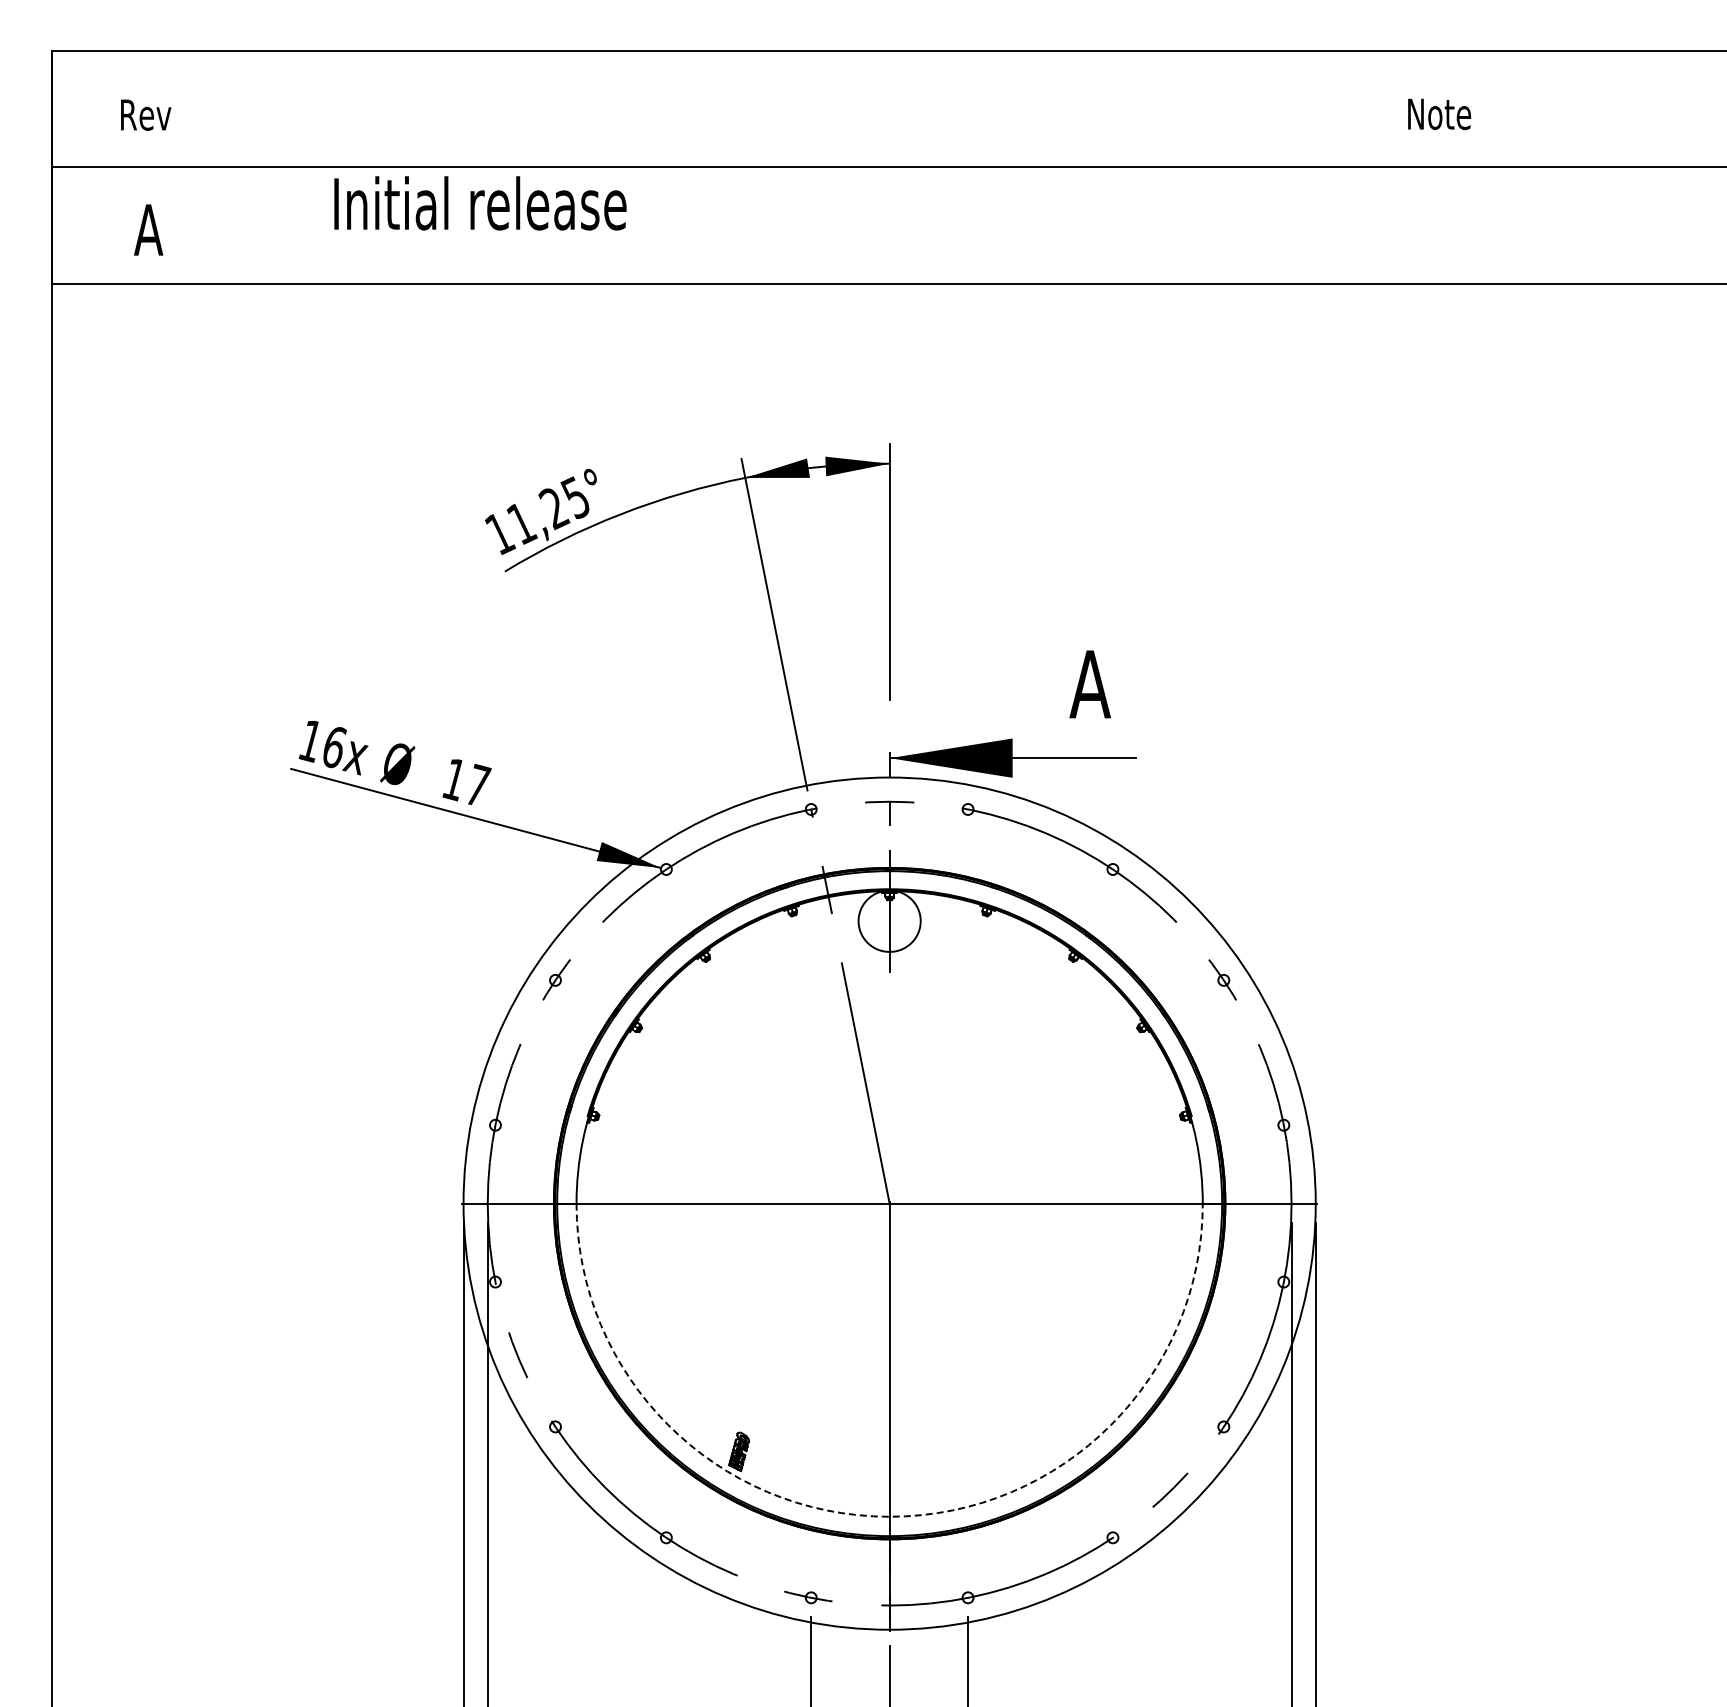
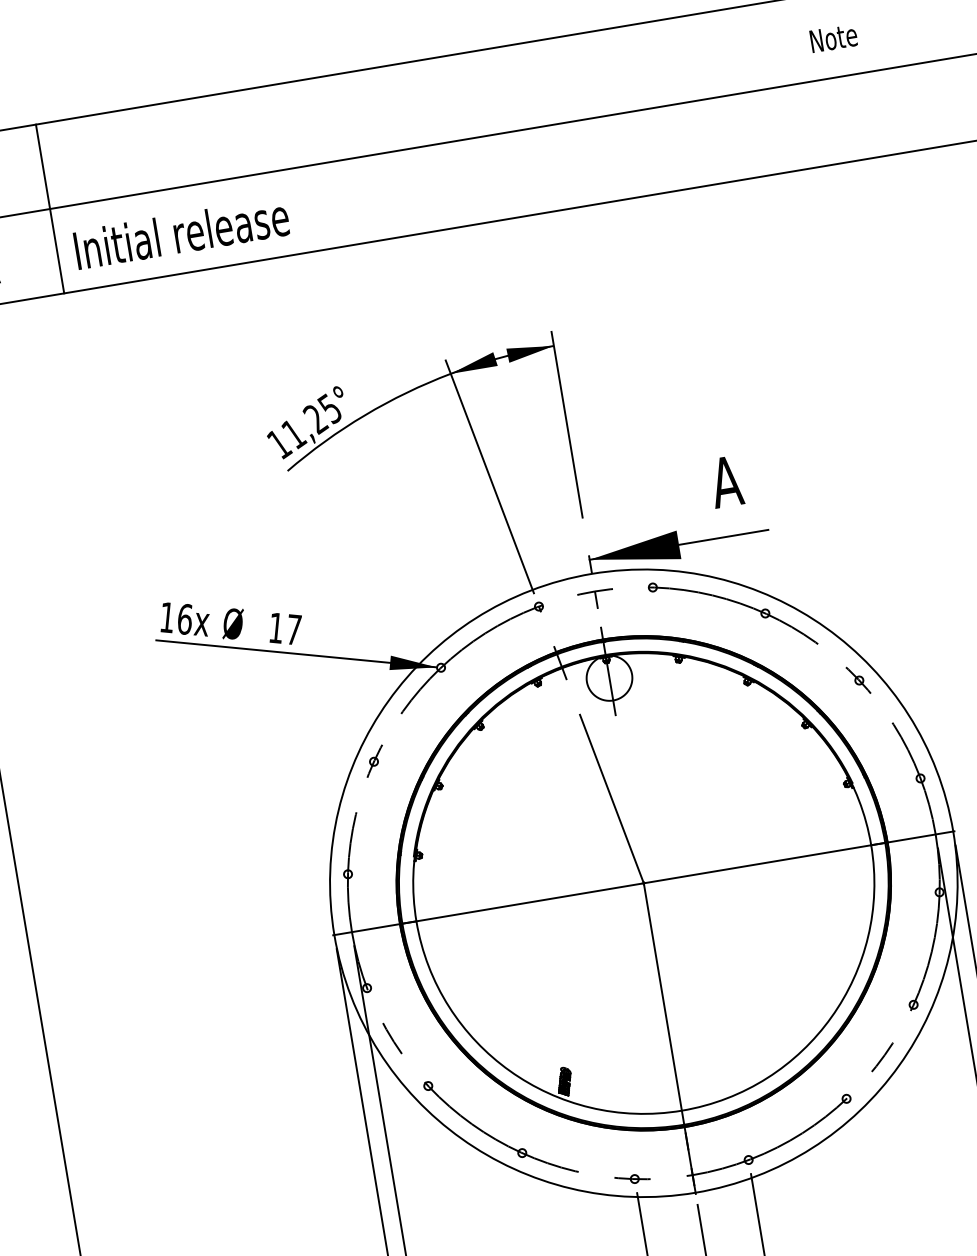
text: (1439, 114) -> (833, 38), moved
line: (245, 167) -> (50, 209), added
text: (480, 203) -> (181, 233), moved
arc: (889, 1516) -> (681, 1110), dashed -> solid

